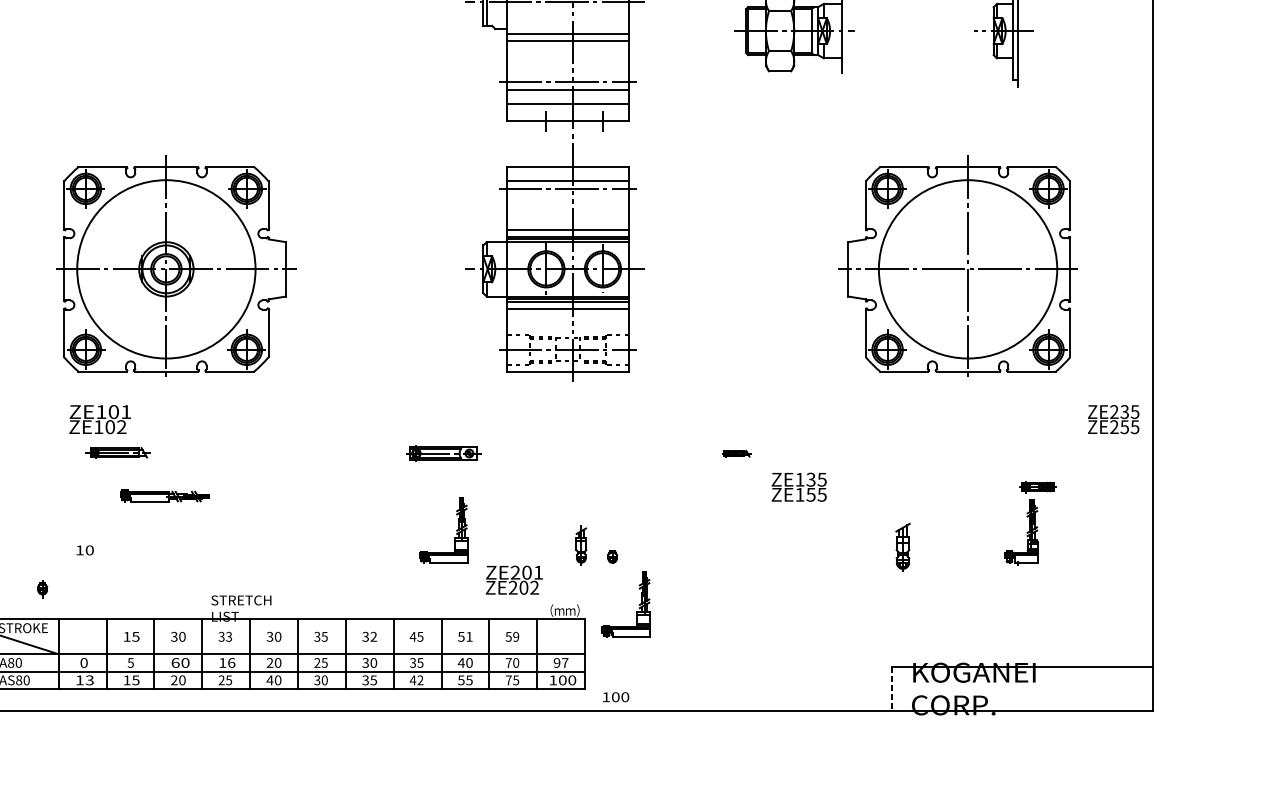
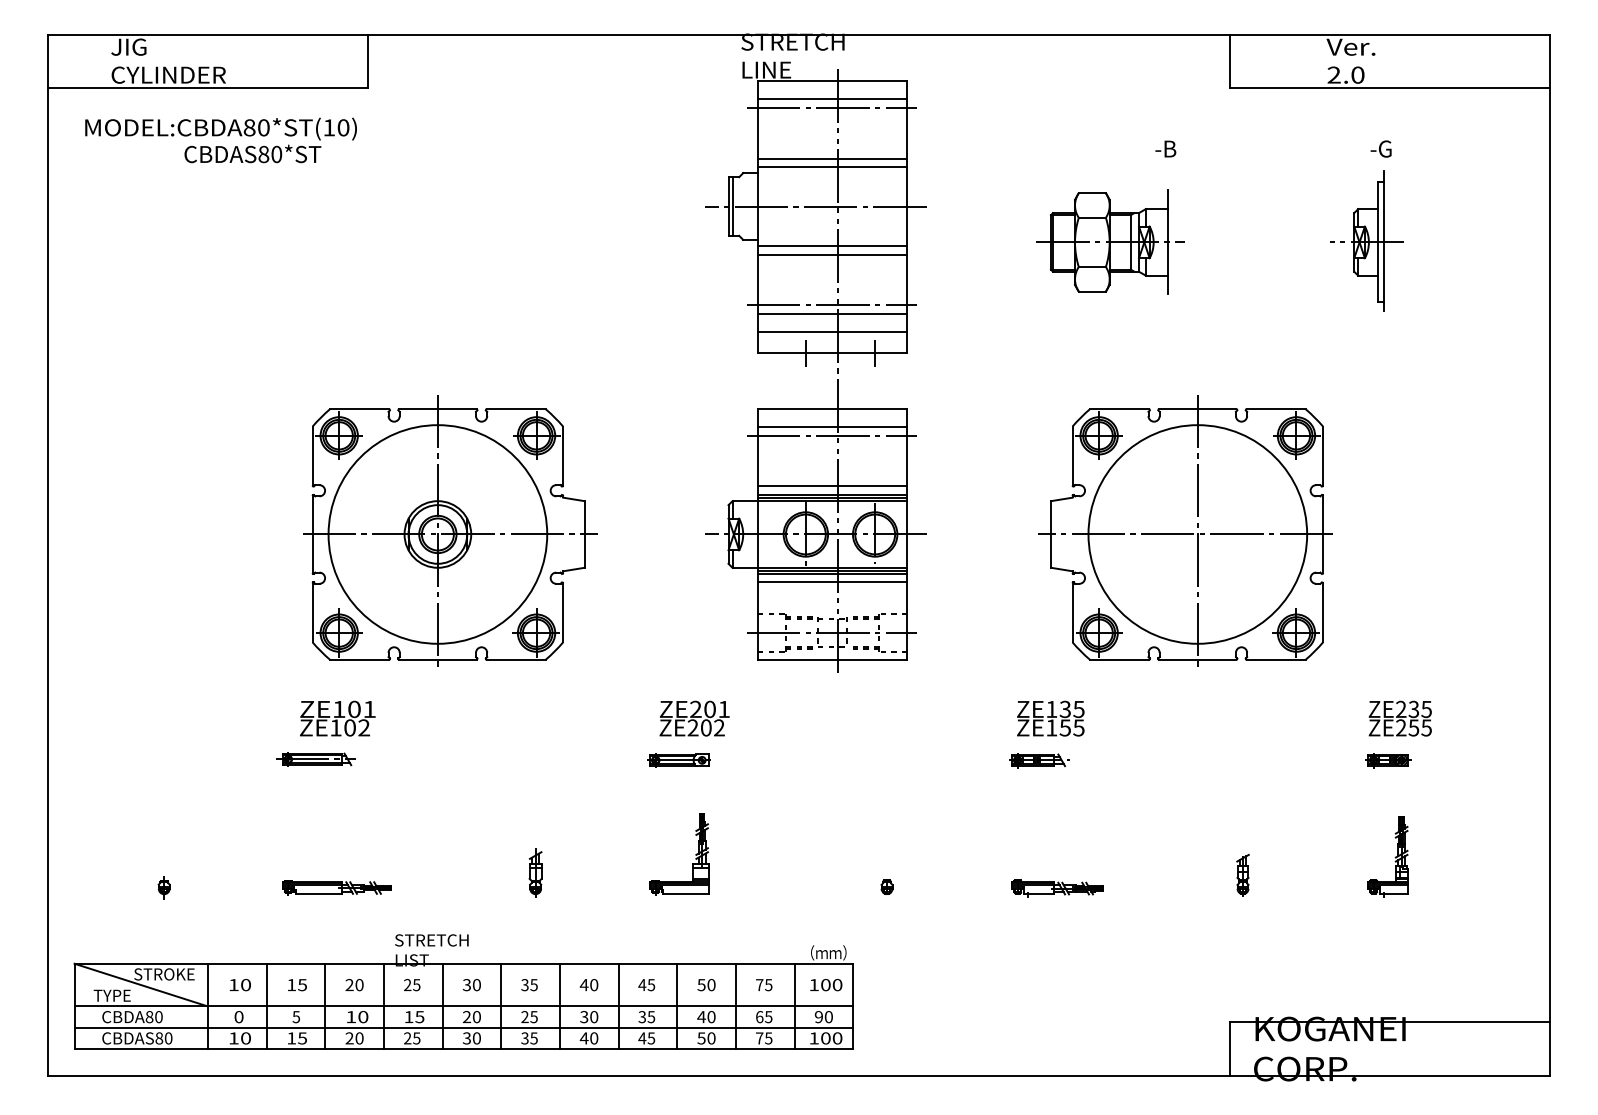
part: (176, 266) -> (450, 530), moved
part: (958, 266) -> (1185, 530), moved
text: (100, 419) -> (337, 718), moved
text: (1112, 419) -> (1399, 718), moved
part: (117, 452) -> (315, 759), moved
part: (442, 453) -> (678, 760), size x0.71
part: (736, 453) -> (1039, 760), size x1.67
text: (798, 487) -> (1050, 718), moved
part: (1037, 487) -> (1388, 760), moved
part: (164, 496) -> (336, 887), moved
part: (581, 545) -> (535, 872), moved
part: (902, 547) -> (1242, 875), size x0.71
text: (84, 550) -> (239, 985), moved
part: (751, 558) -> (1057, 888), added
text: (514, 580) -> (694, 718), moved
part: (42, 589) -> (163, 887), moved
part: (636, 611) -> (916, 954), removed
text: (174, 637) -> (349, 985), 30 -> 20
text: (225, 637) -> (412, 985), 33 -> 25
text: (369, 637) -> (588, 985), 32 -> 40
text: (469, 637) -> (711, 985), 51 -> 50
text: (511, 637) -> (763, 985), 59 -> 75
text: (175, 663) -> (351, 1017), 60 -> 10
text: (231, 663) -> (419, 1017), 16 -> 15
text: (512, 663) -> (764, 1017), 70 -> 65
text: (564, 663) -> (828, 1017), 97 -> 90
text: (89, 680) -> (245, 1038), 13 -> 10
text: (269, 680) -> (466, 1038), 40 -> 30
text: (324, 680) -> (533, 1038), 30 -> 35
text: (369, 680) -> (588, 1038), 35 -> 40
text: (420, 680) -> (651, 1038), 42 -> 45
text: (469, 680) -> (711, 1038), 55 -> 50
line: (892, 689) -> (1230, 1049), dashed -> solid
text: (616, 697) -> (826, 985), moved

